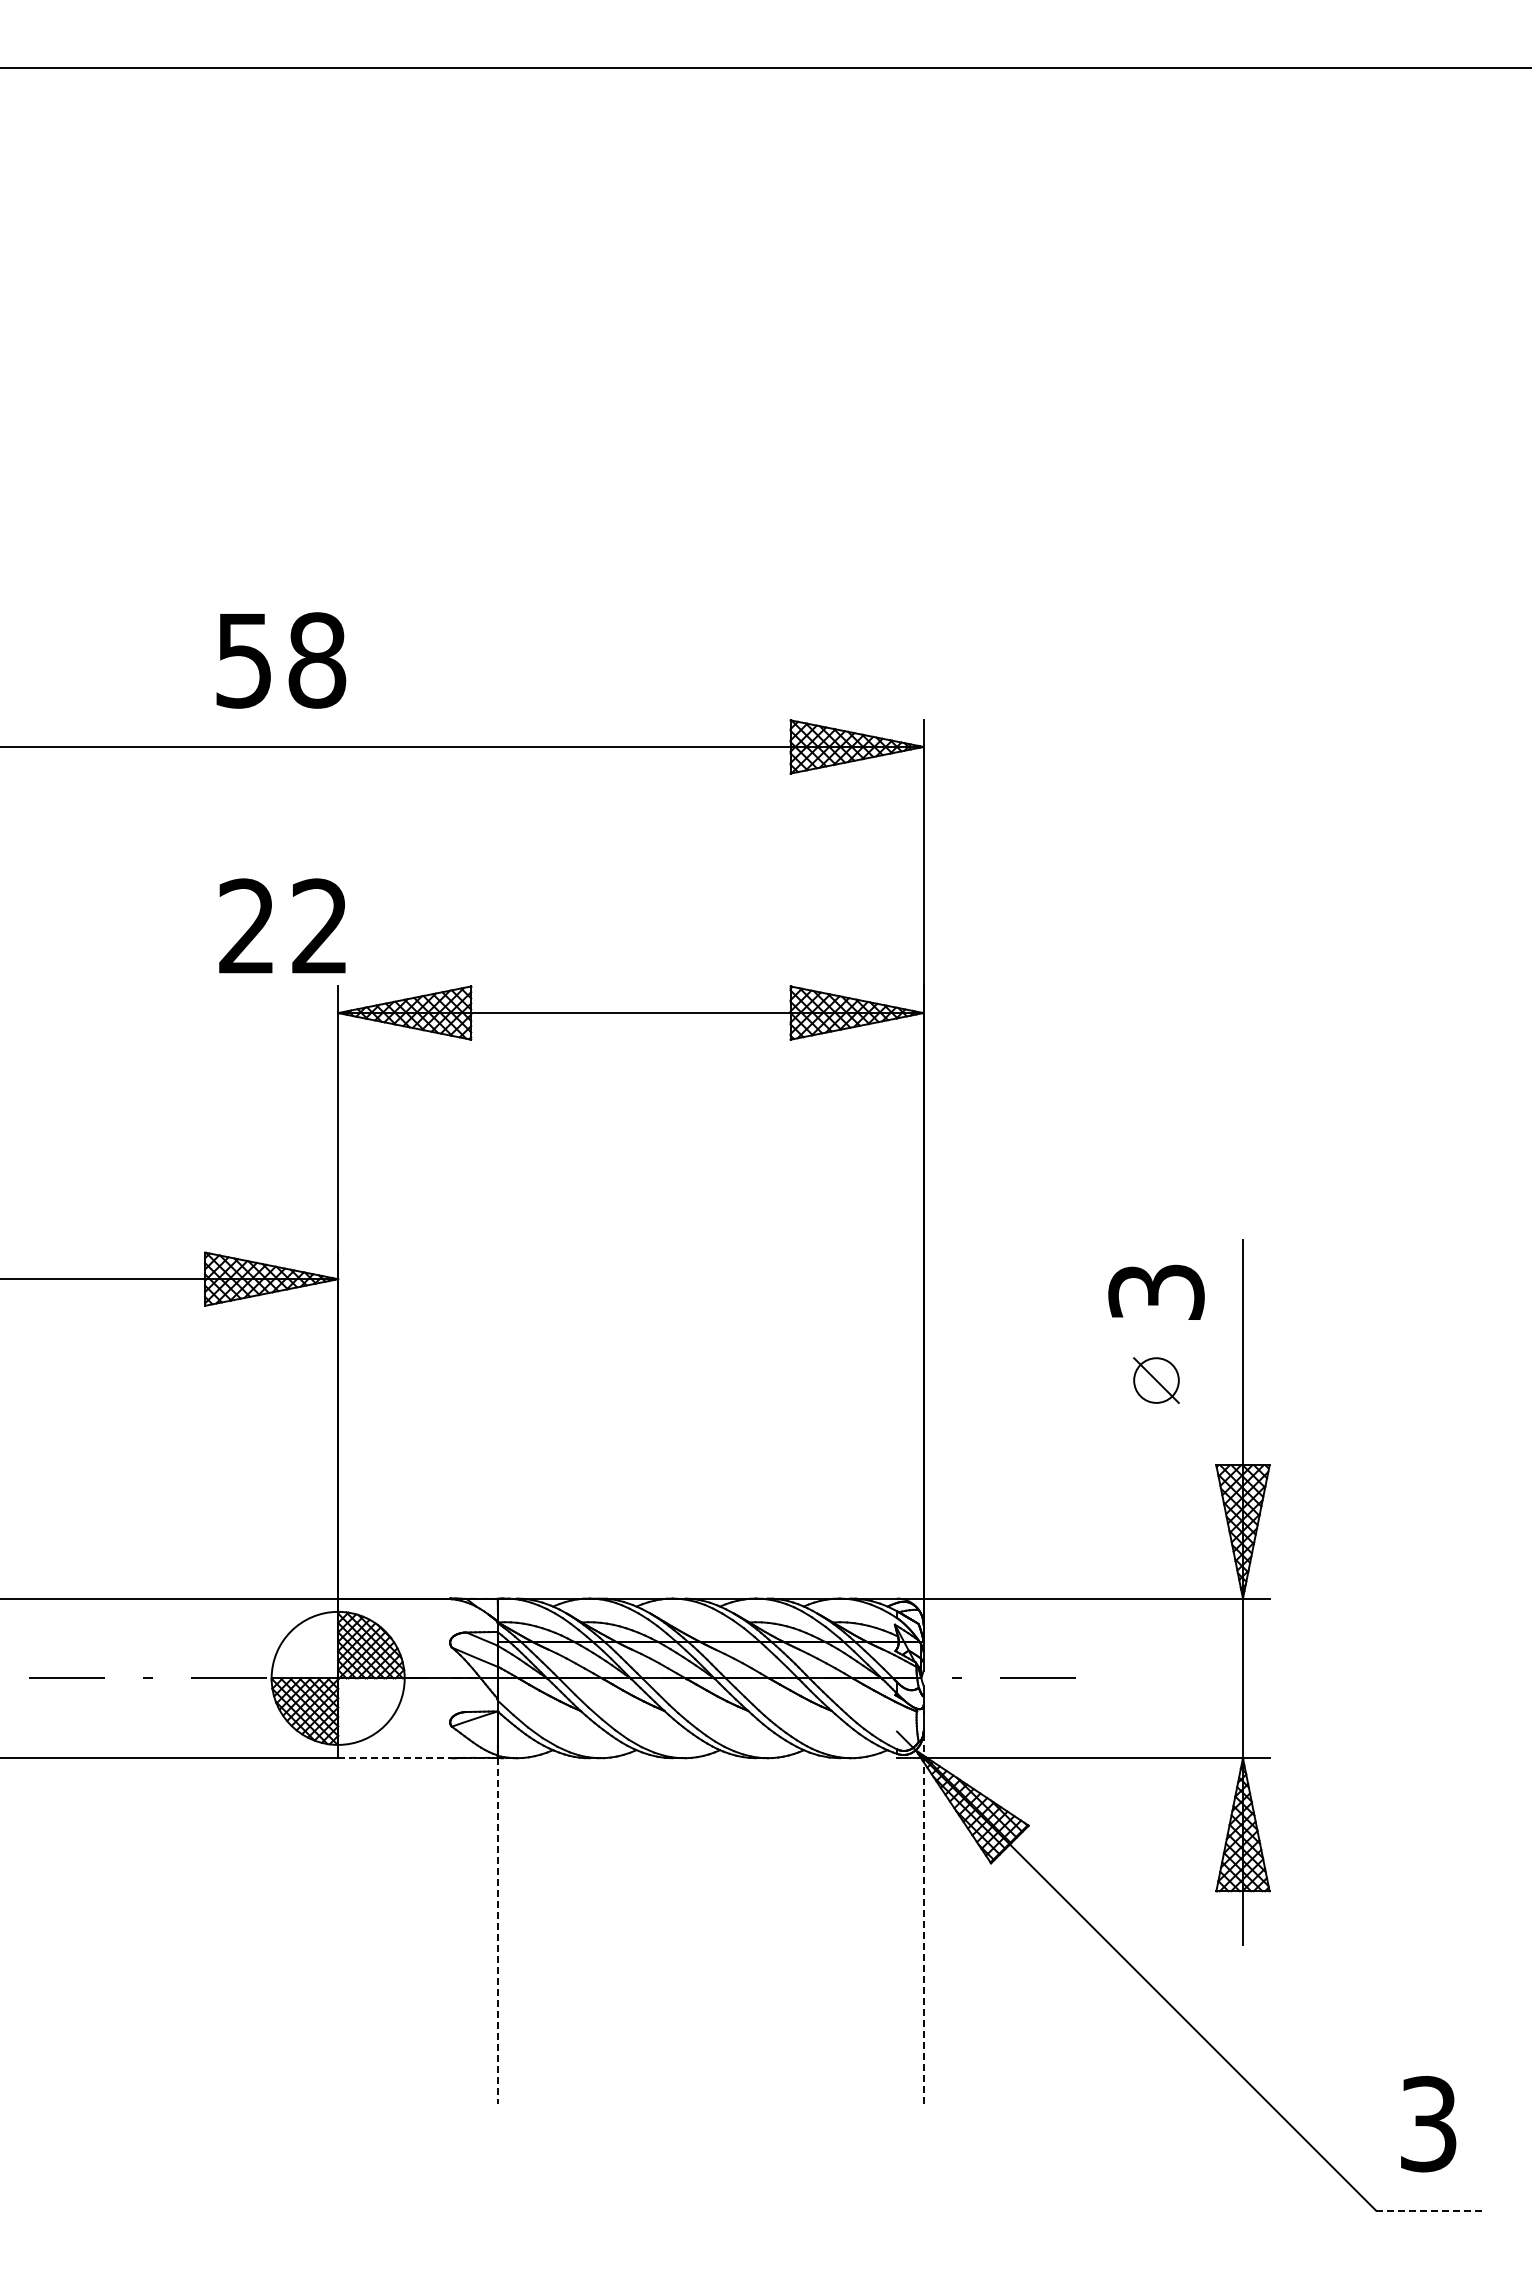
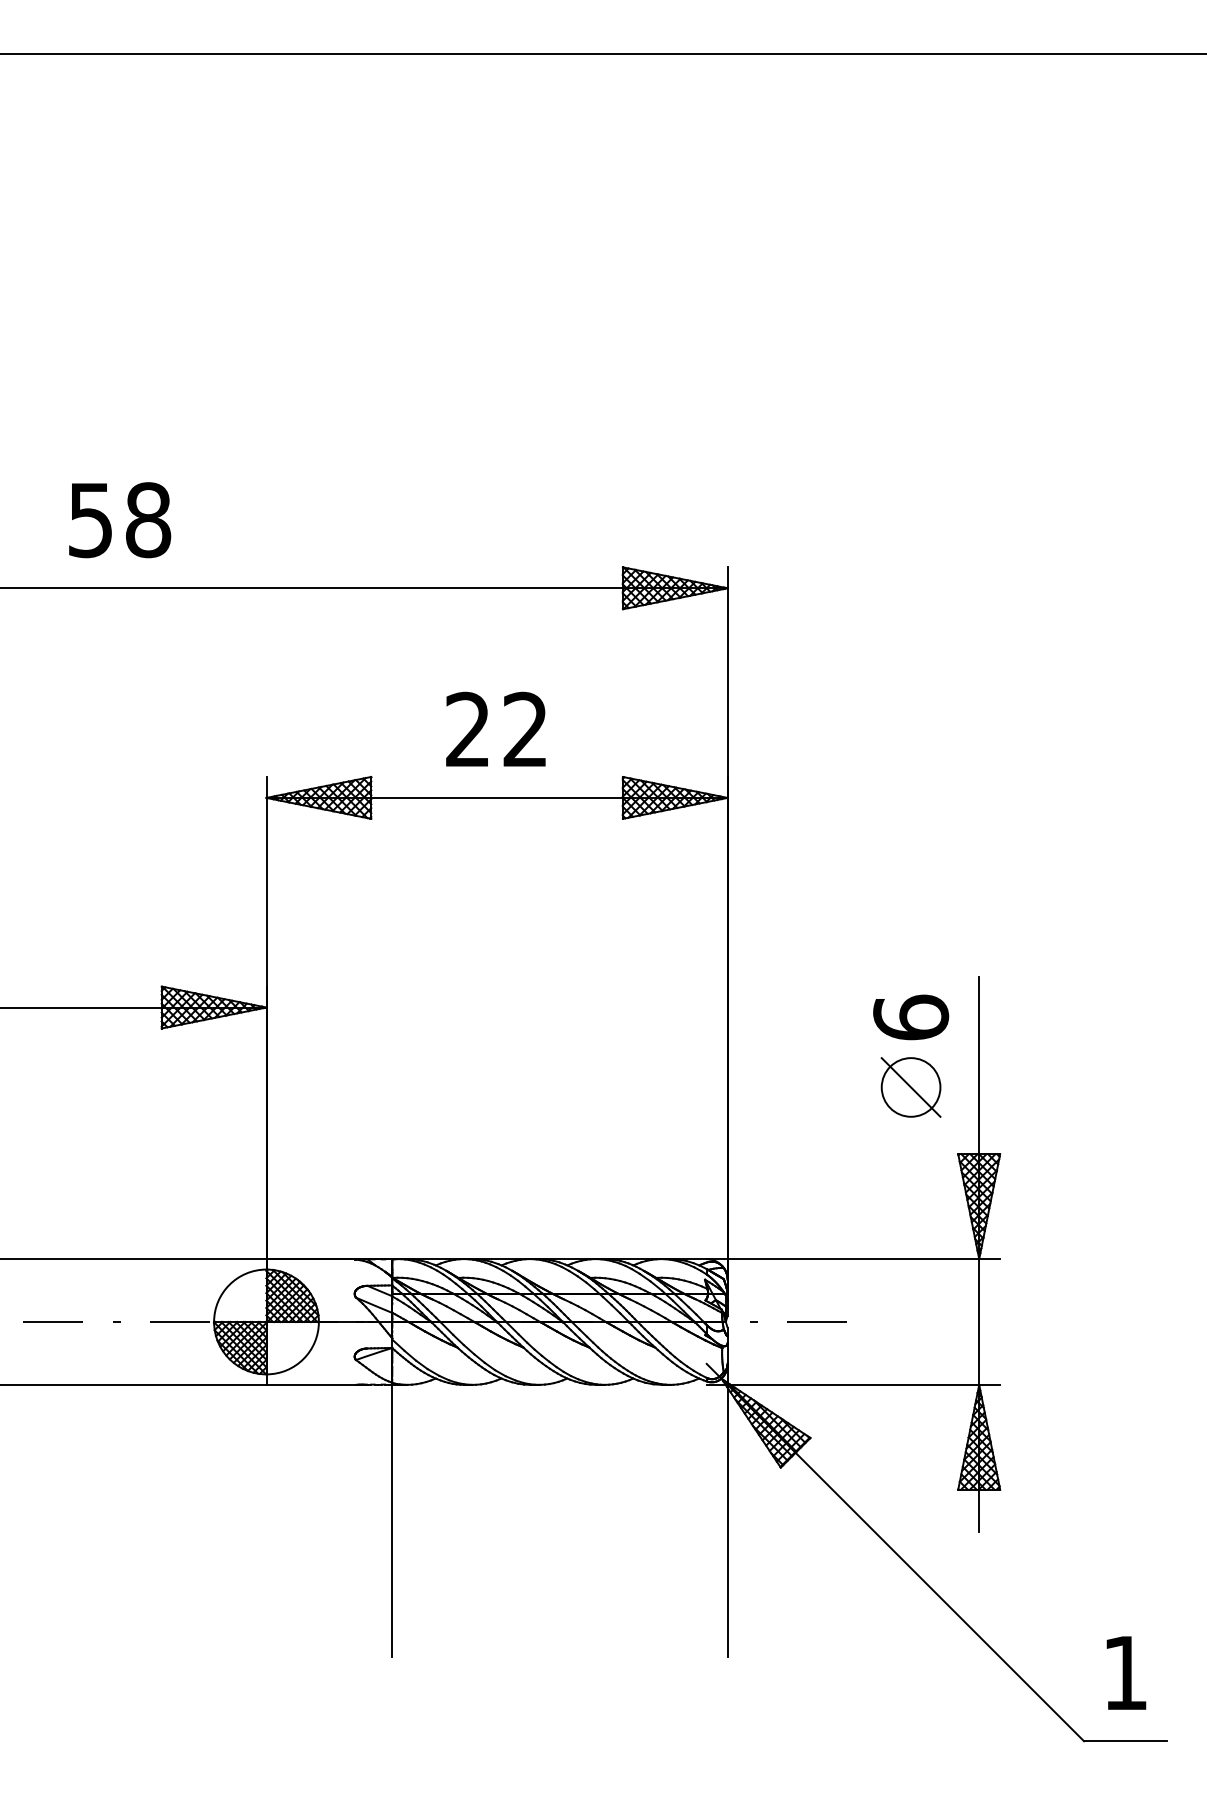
text: (281, 660) -> (120, 520), moved
text: (282, 925) -> (495, 728), moved
text: (1156, 1291) -> (911, 1017), 3 -> 6
part: (1156, 1380) -> (911, 1087), size x1.67
line: (394, 1758) -> (310, 1385), dashed -> solid
line: (923, 1917) -> (727, 1510), dashed -> solid
line: (497, 1931) -> (392, 1521), dashed -> solid
text: (1428, 2123) -> (1125, 1672), 3 -> 1
line: (1428, 2210) -> (1125, 1741), dashed -> solid

